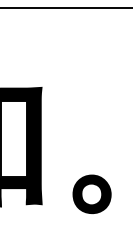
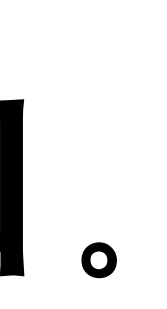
part: (91, 193) -> (98, 259), size x0.6

